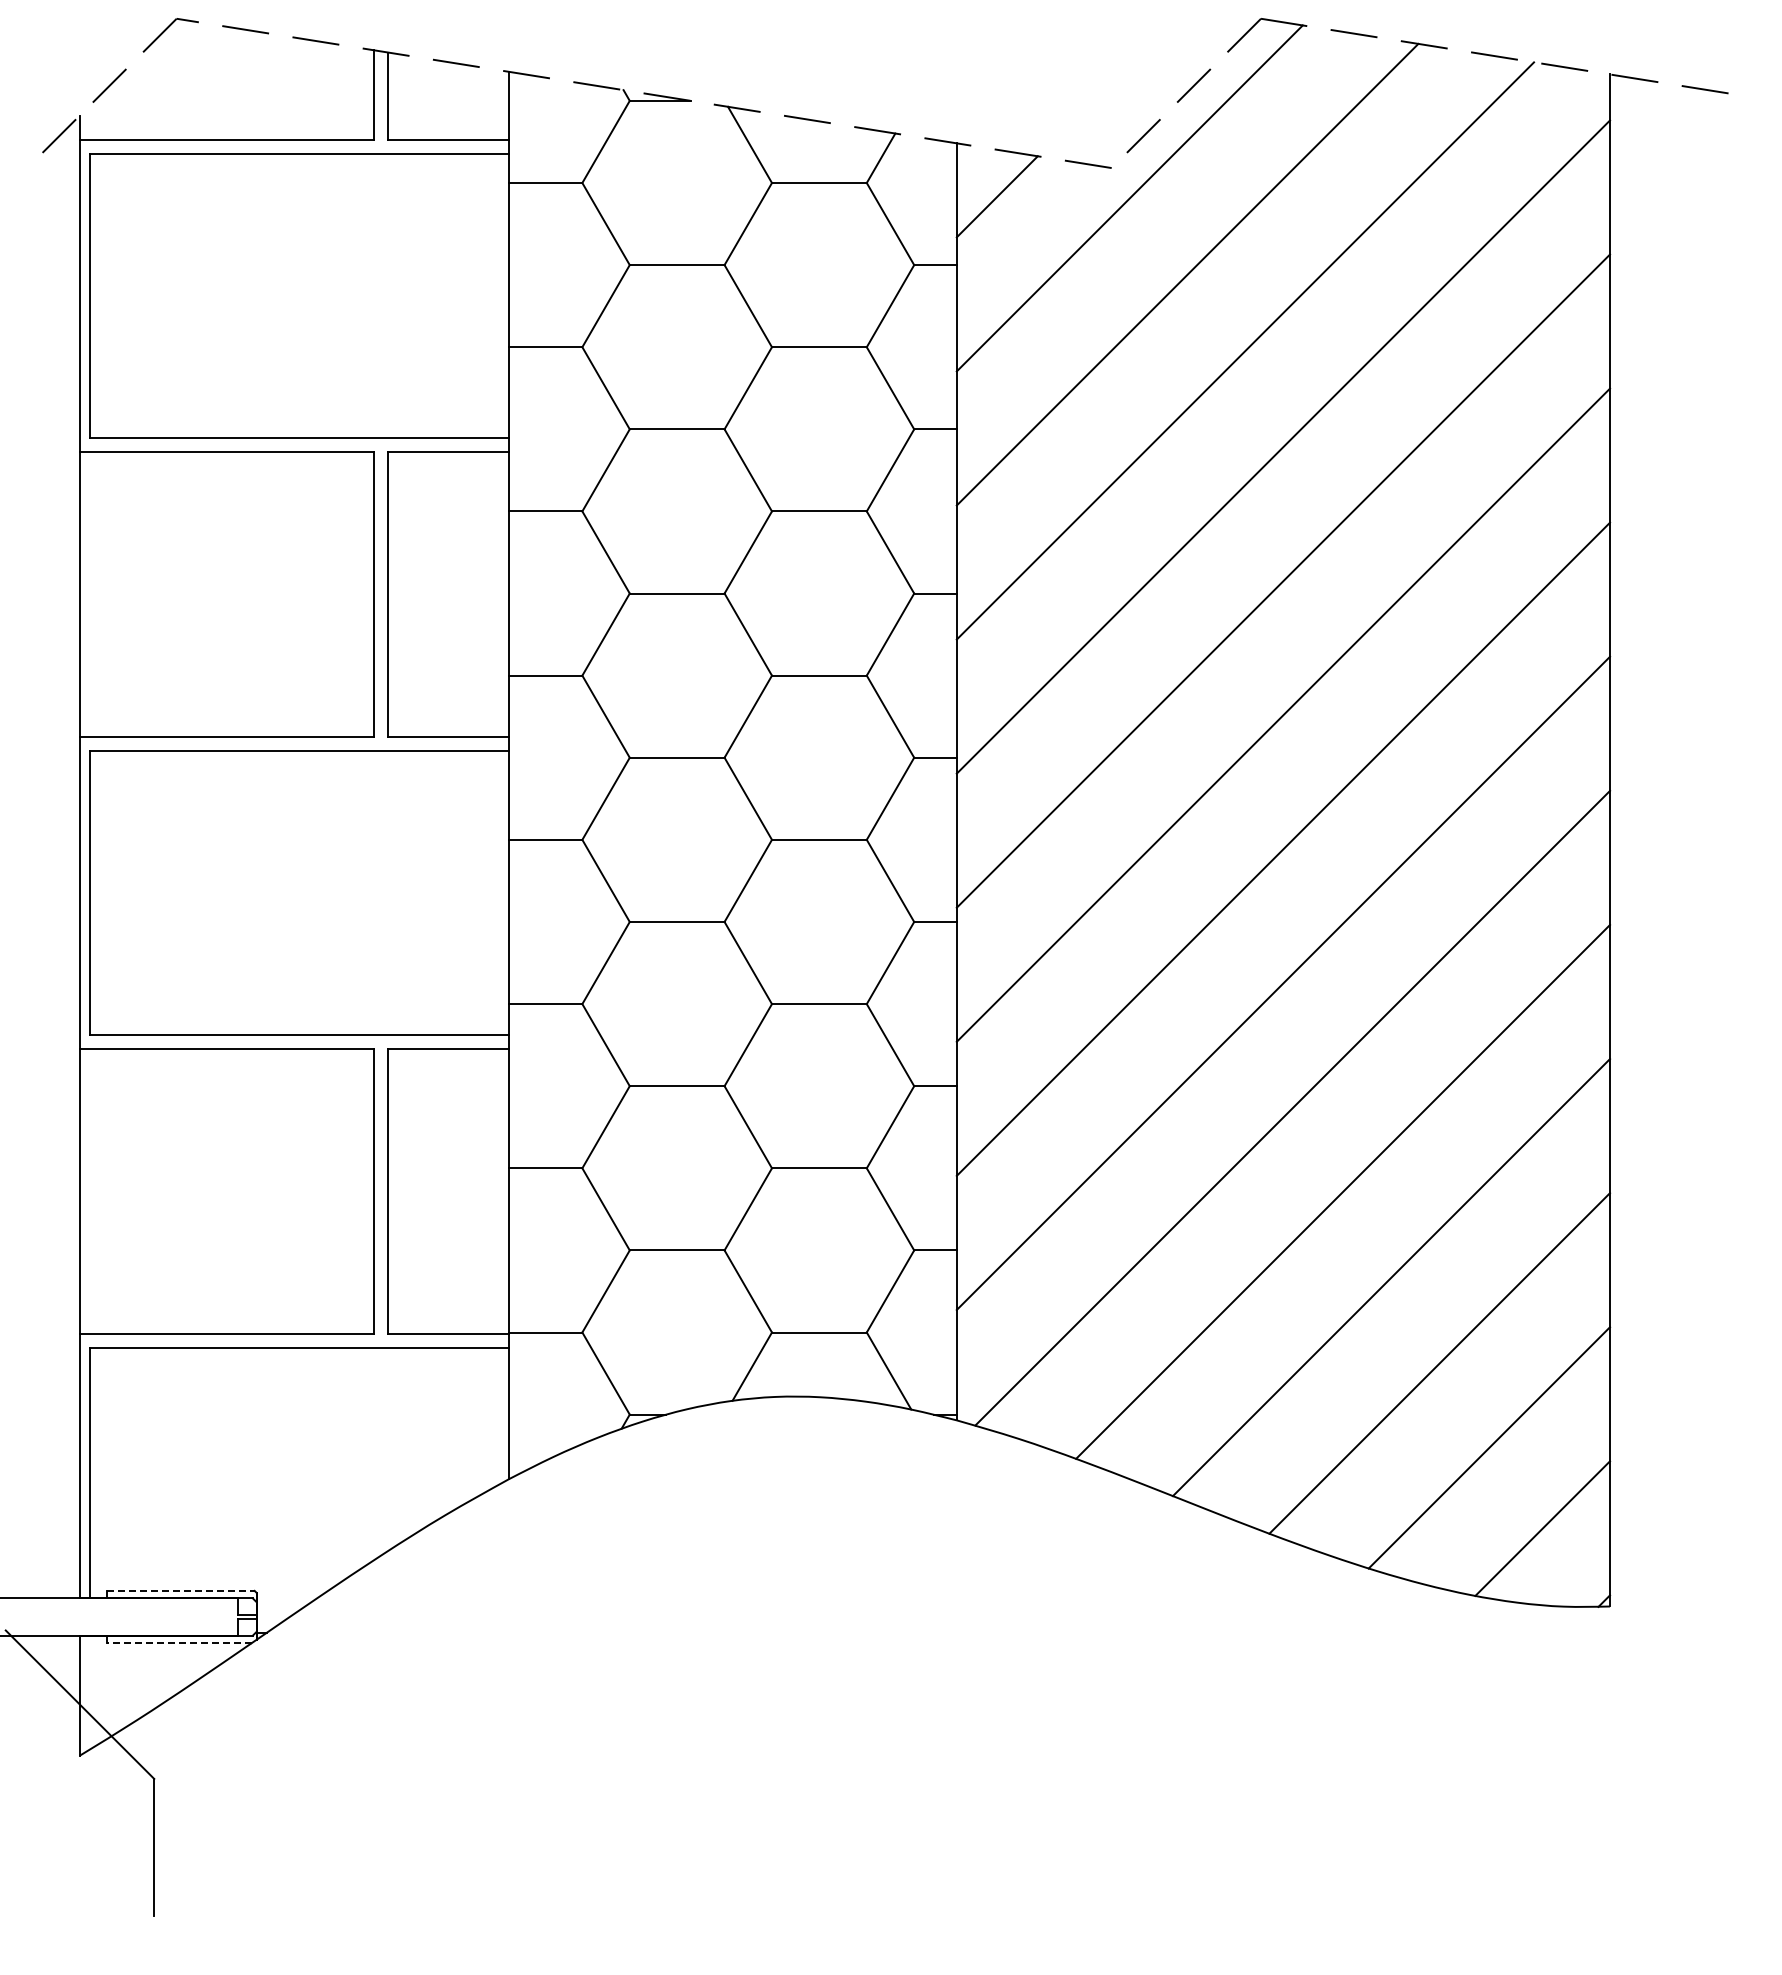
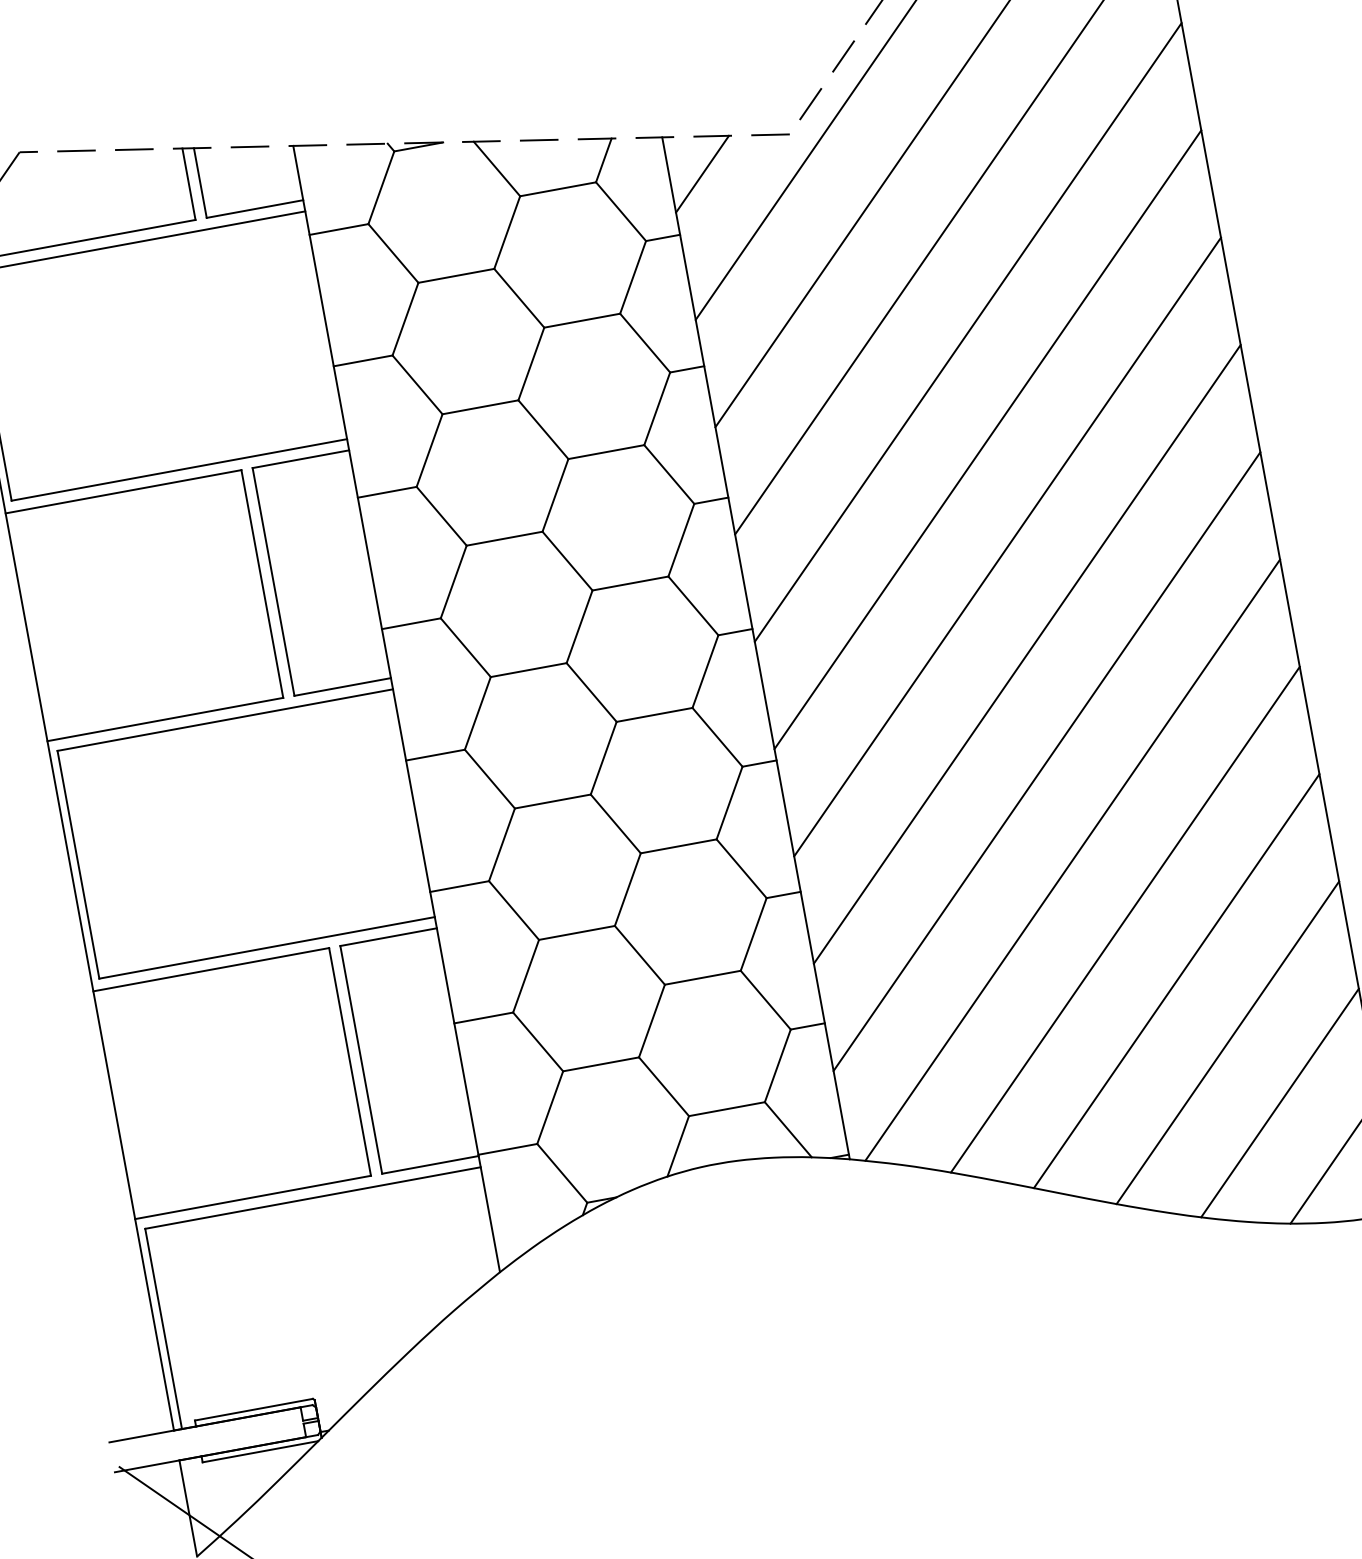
line: (180, 1590) -> (253, 1409), dashed -> solid
line: (178, 1643) -> (259, 1452), dashed -> solid

